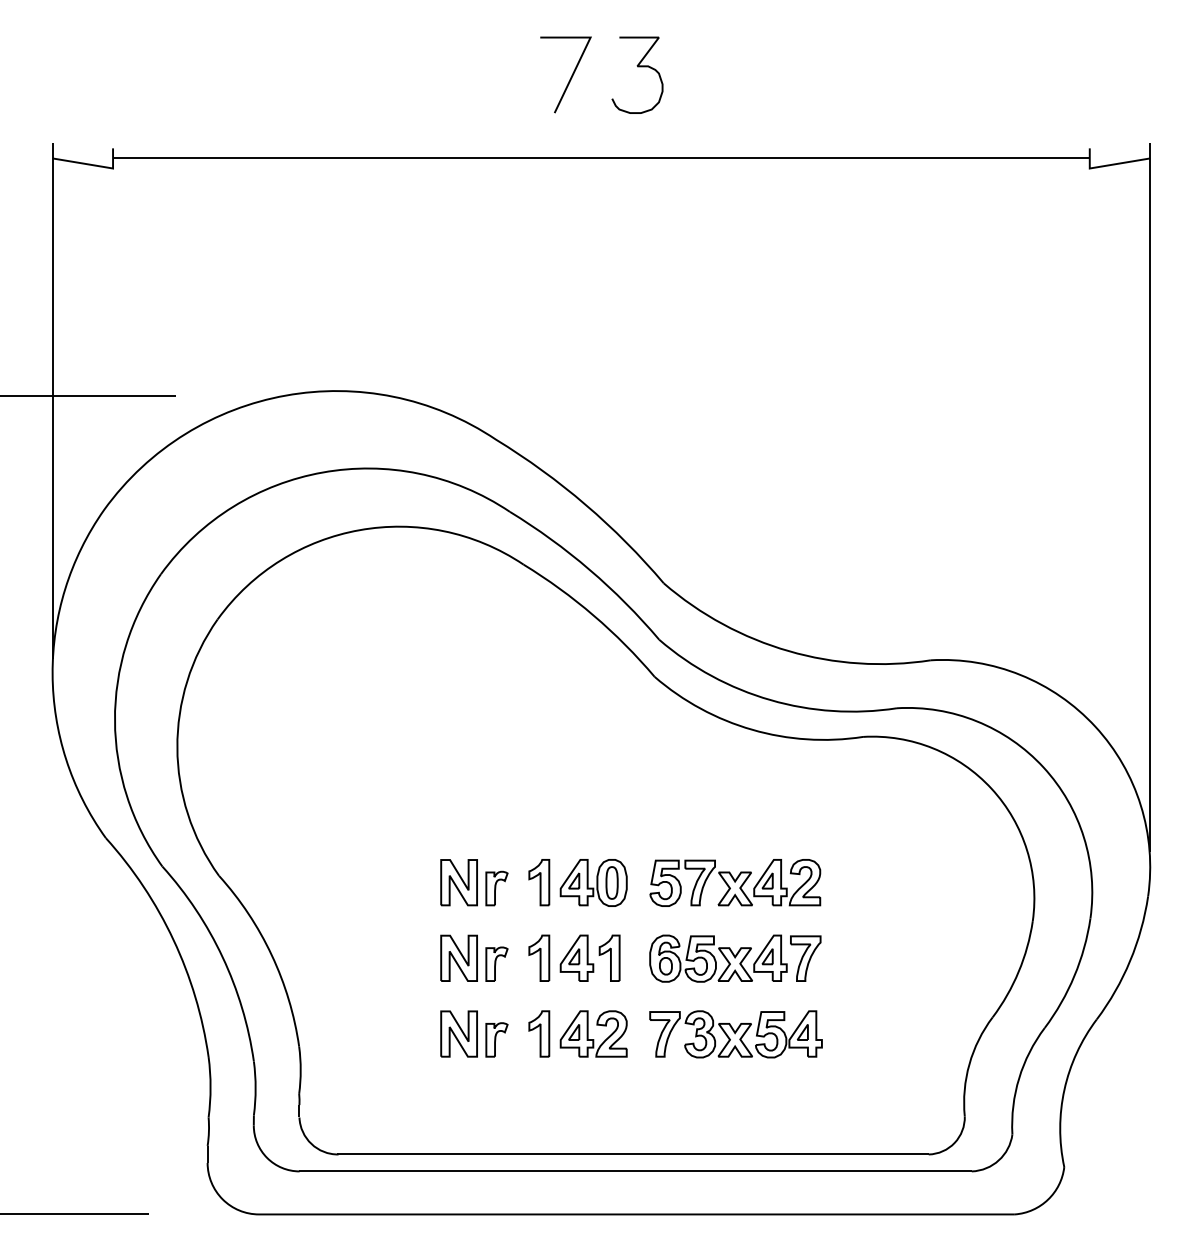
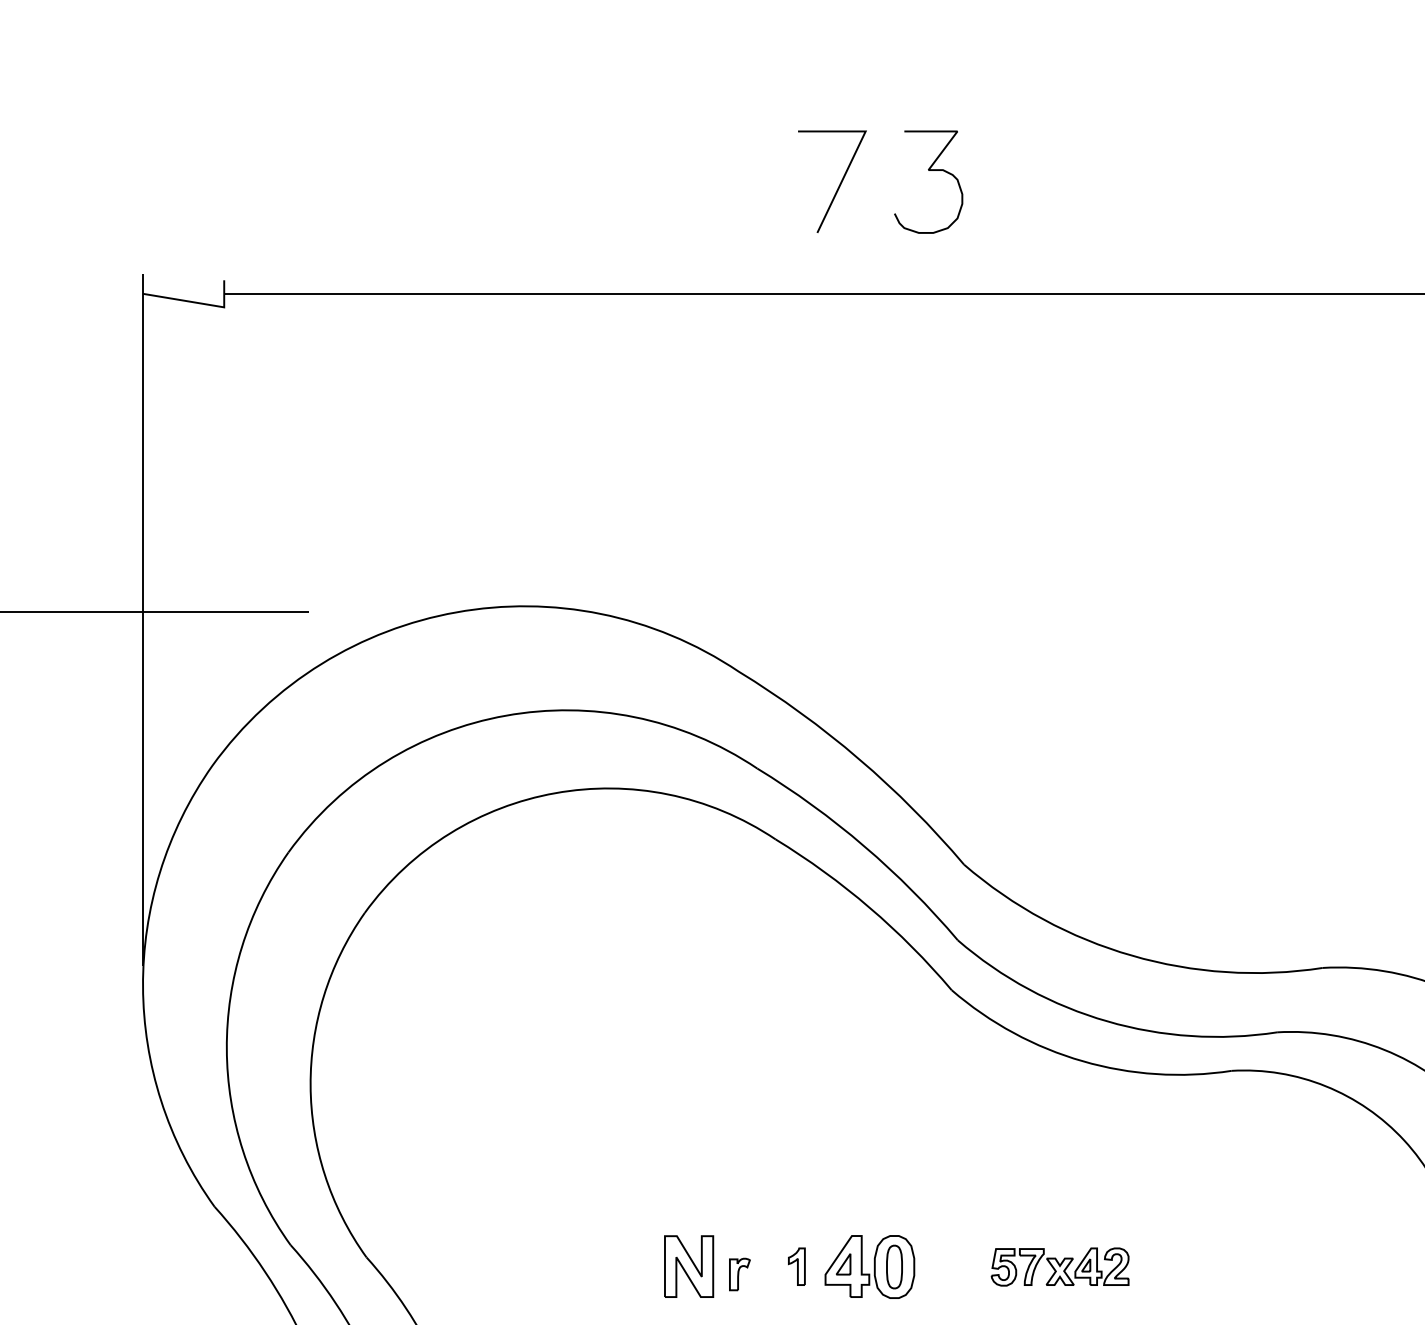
part: (539, 882) -> (797, 1266), size x0.6
part: (735, 882) -> (1060, 1266), size x0.6
part: (496, 888) -> (739, 1274), size x0.7

